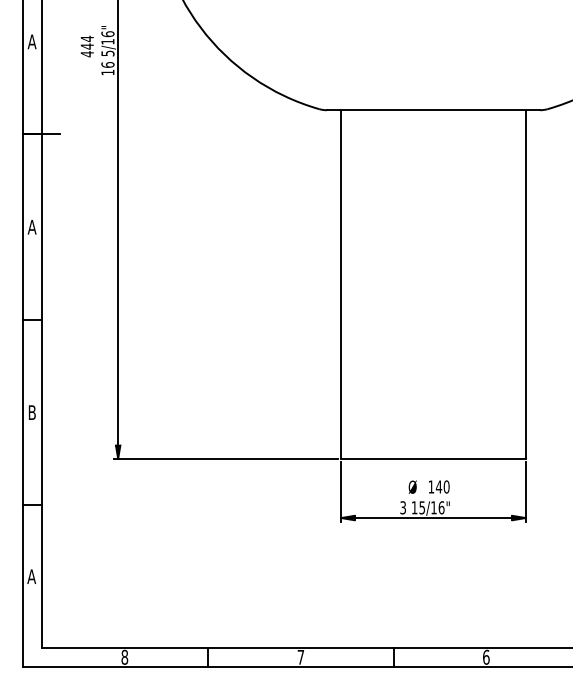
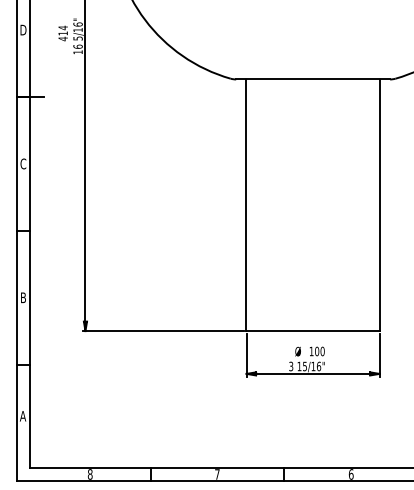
text: (32, 41) -> (23, 29), A -> D
text: (86, 46) -> (62, 33), 444 -> 414
text: (32, 226) -> (23, 163), A -> C
text: (438, 487) -> (316, 351), 140 -> 100

